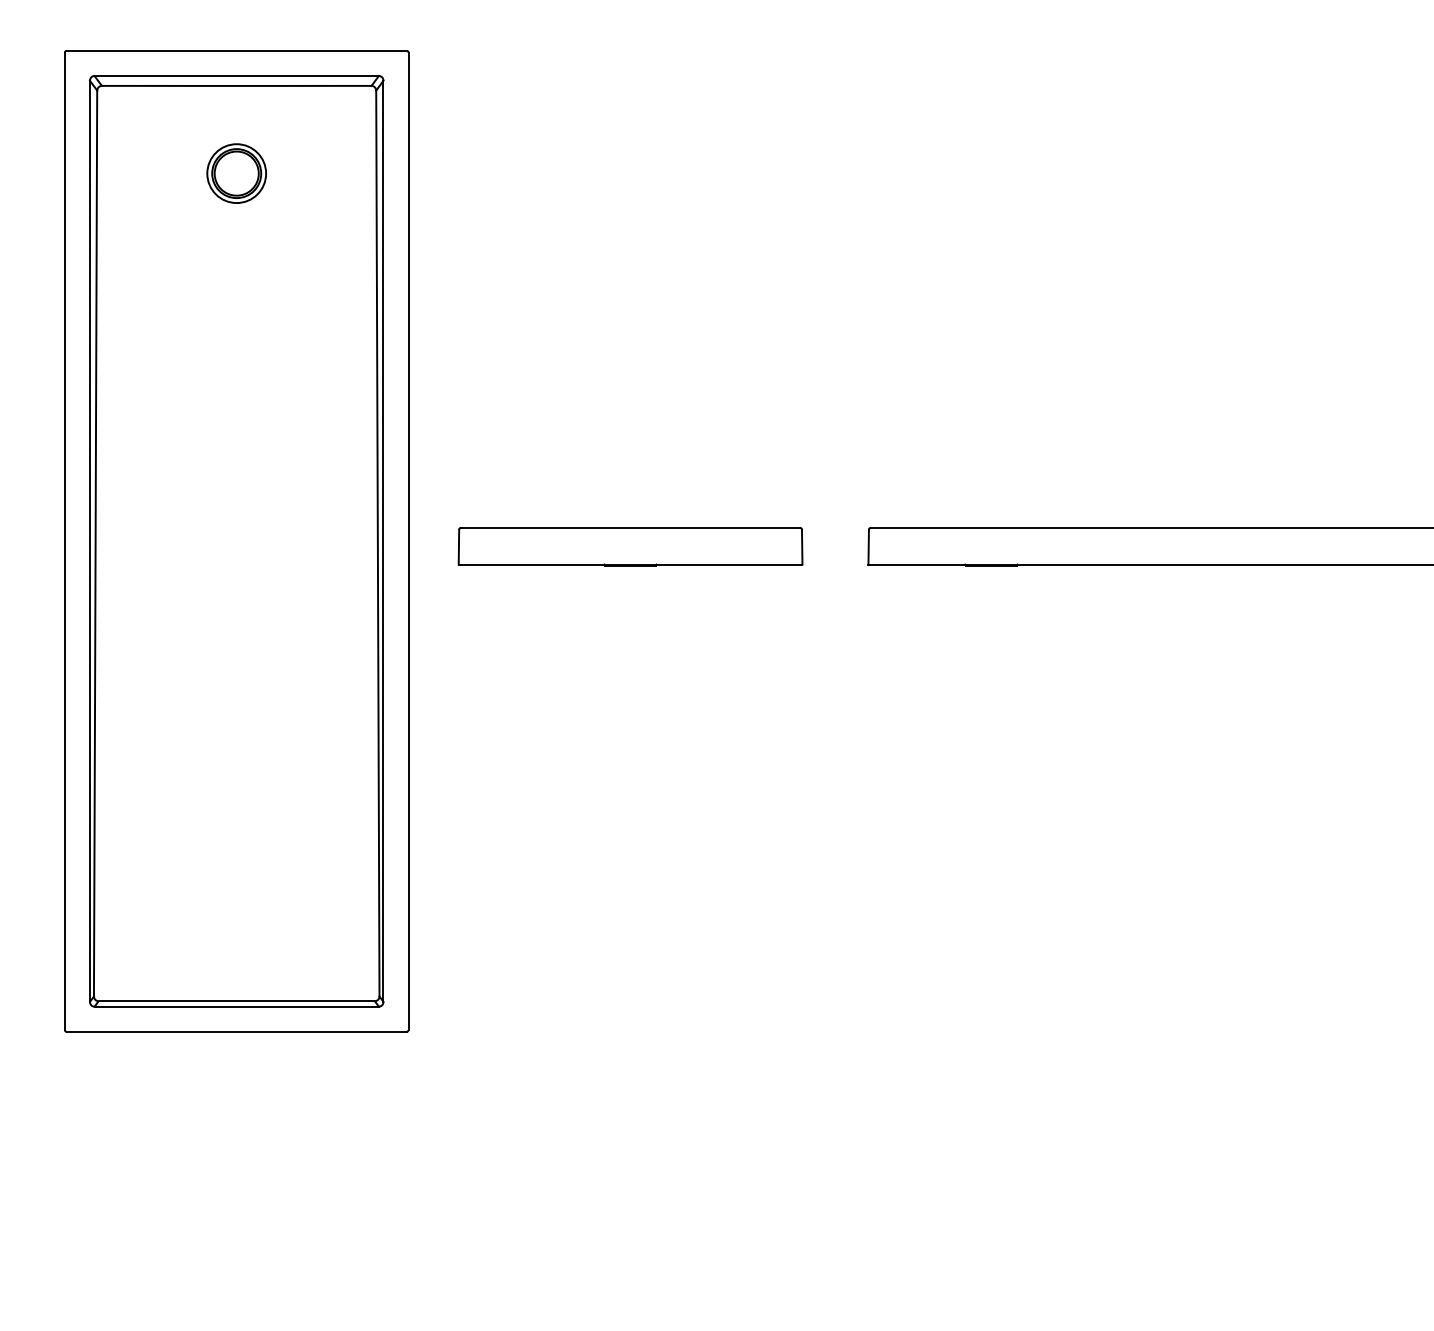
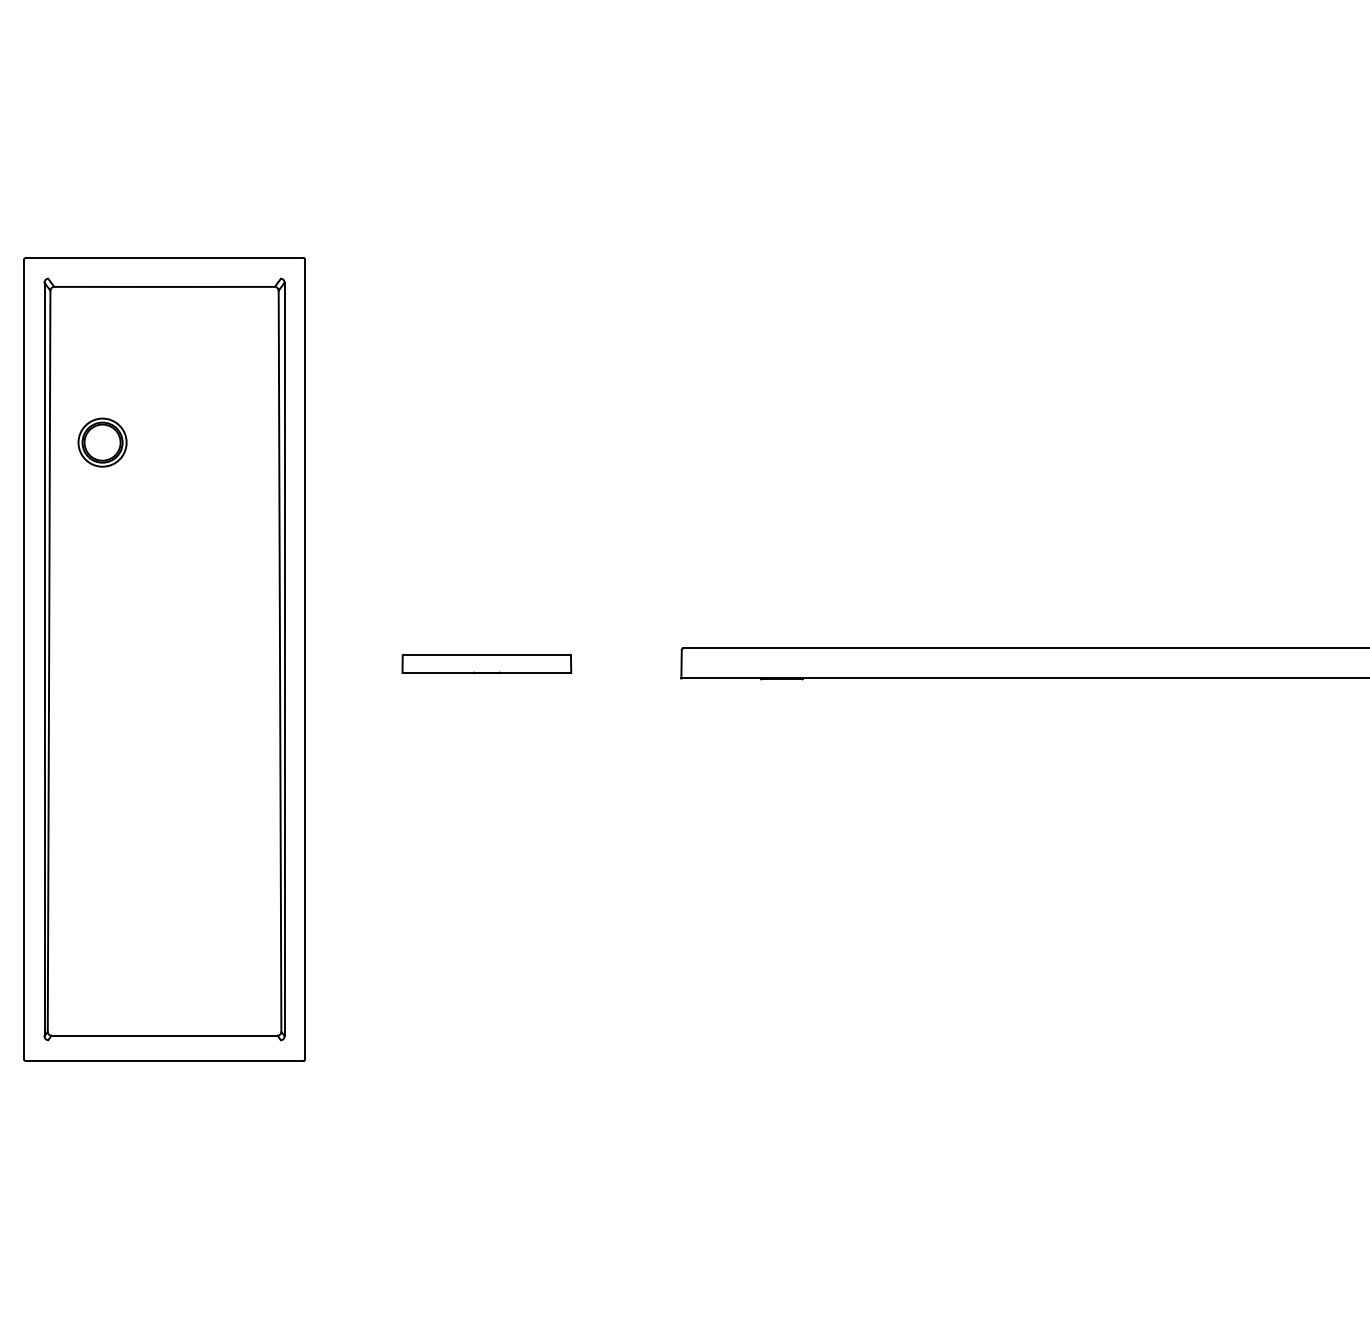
line: (236, 75) -> (164, 278), removed
part: (236, 173) -> (102, 442), moved
part: (630, 546) -> (486, 663), size x0.6
line: (236, 1007) -> (164, 1040), removed

